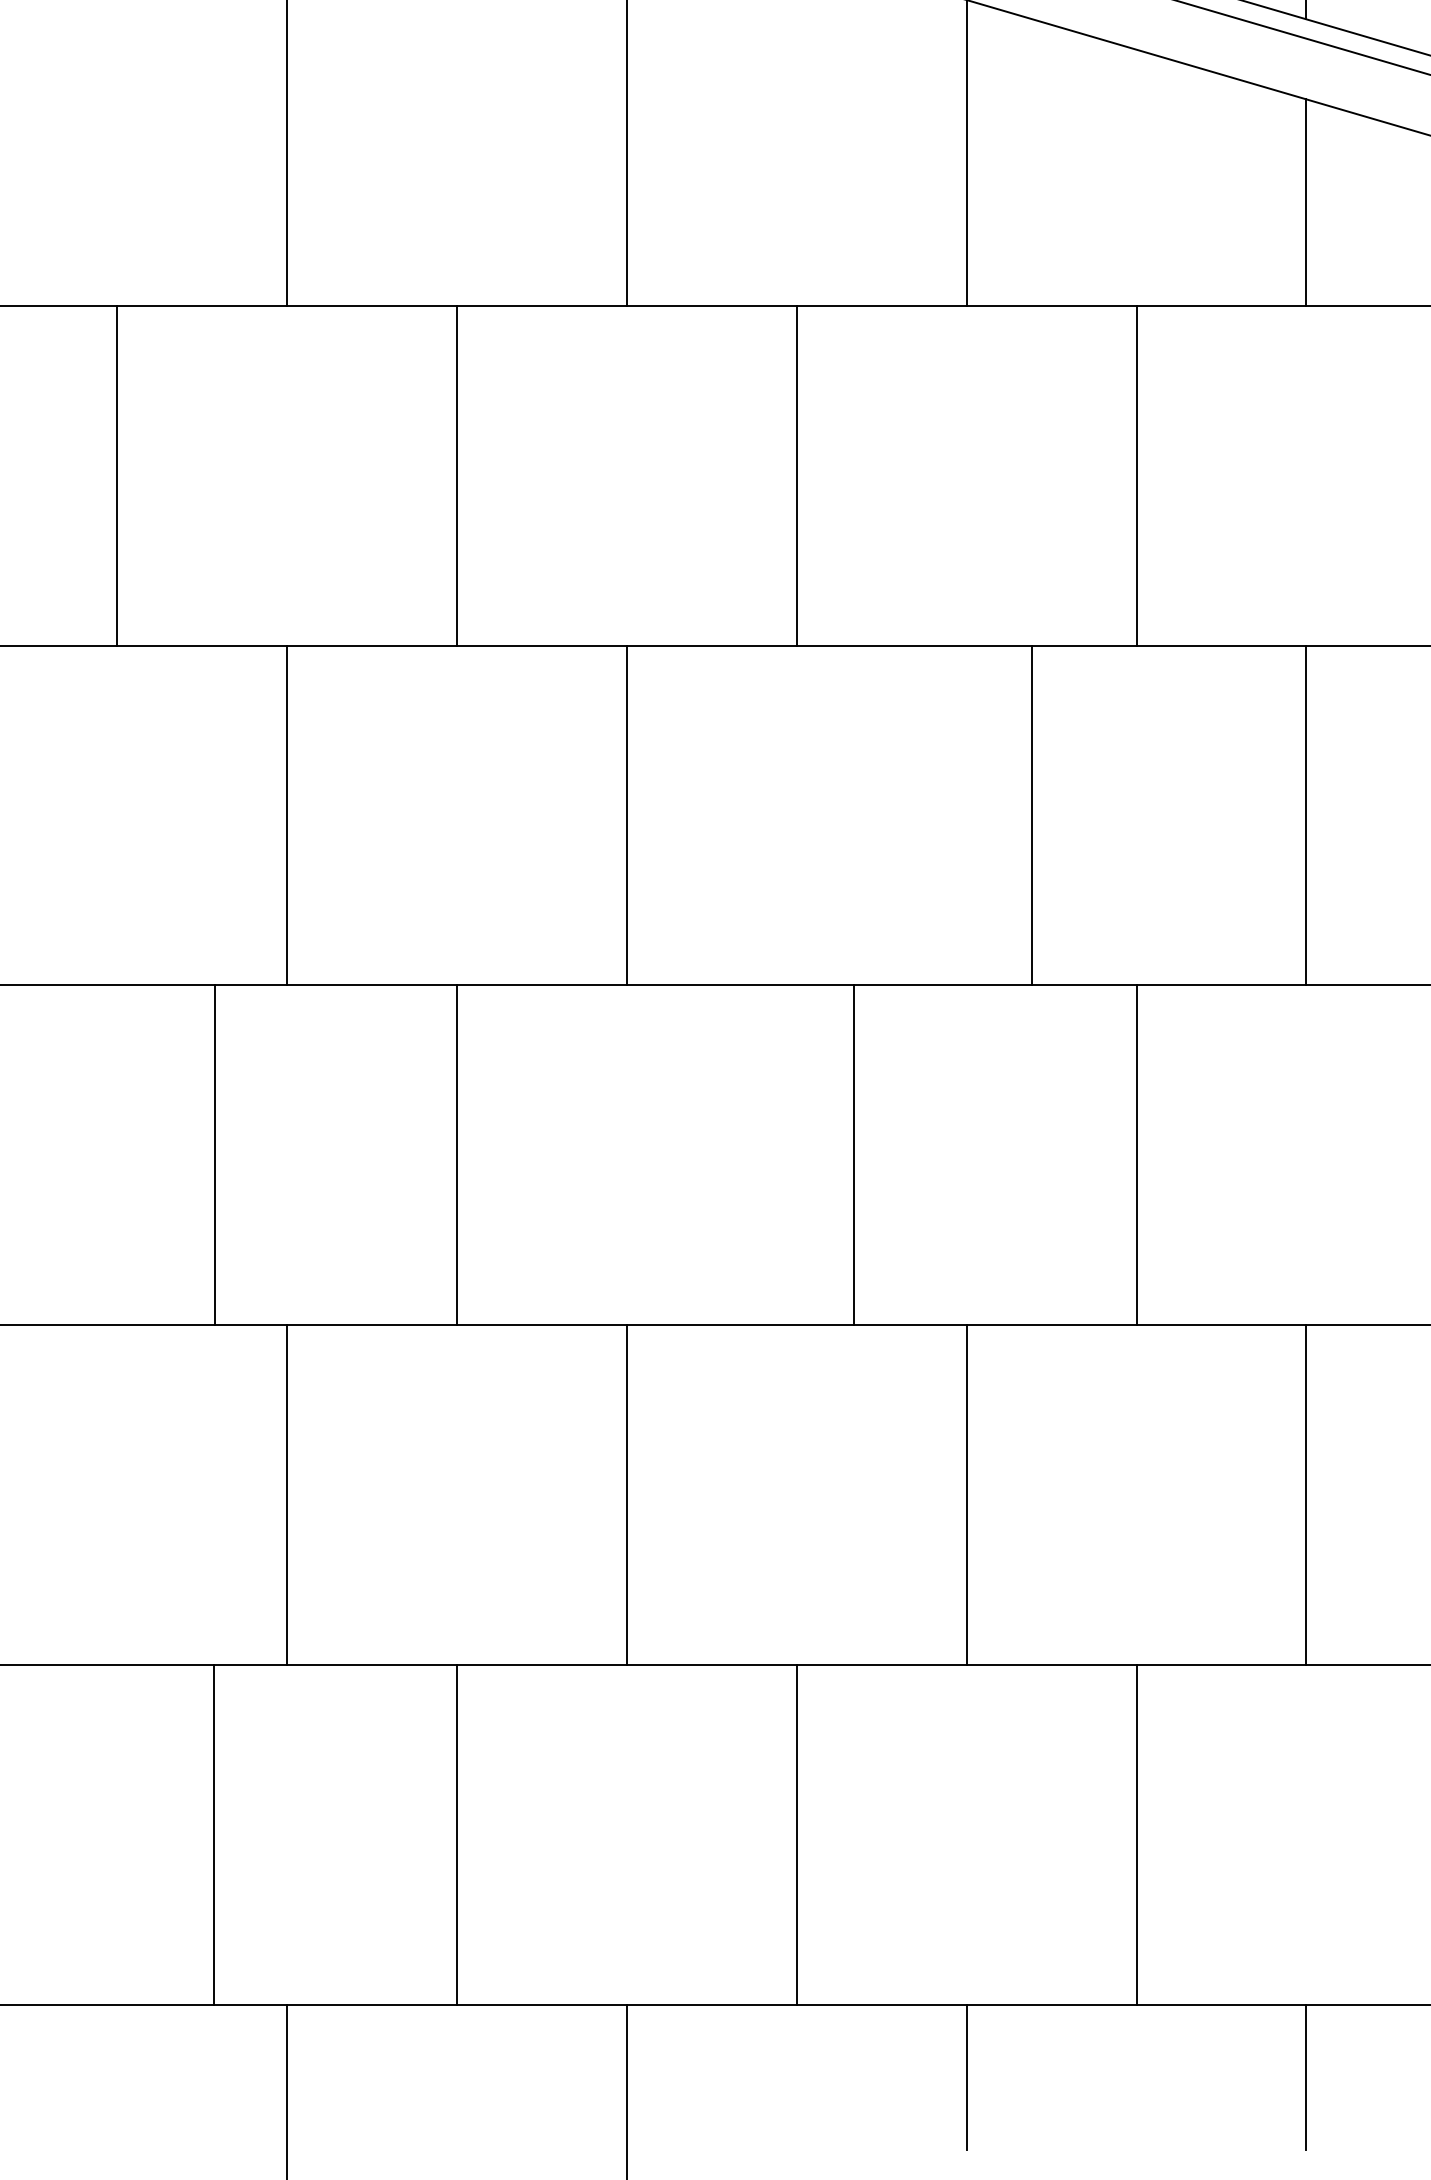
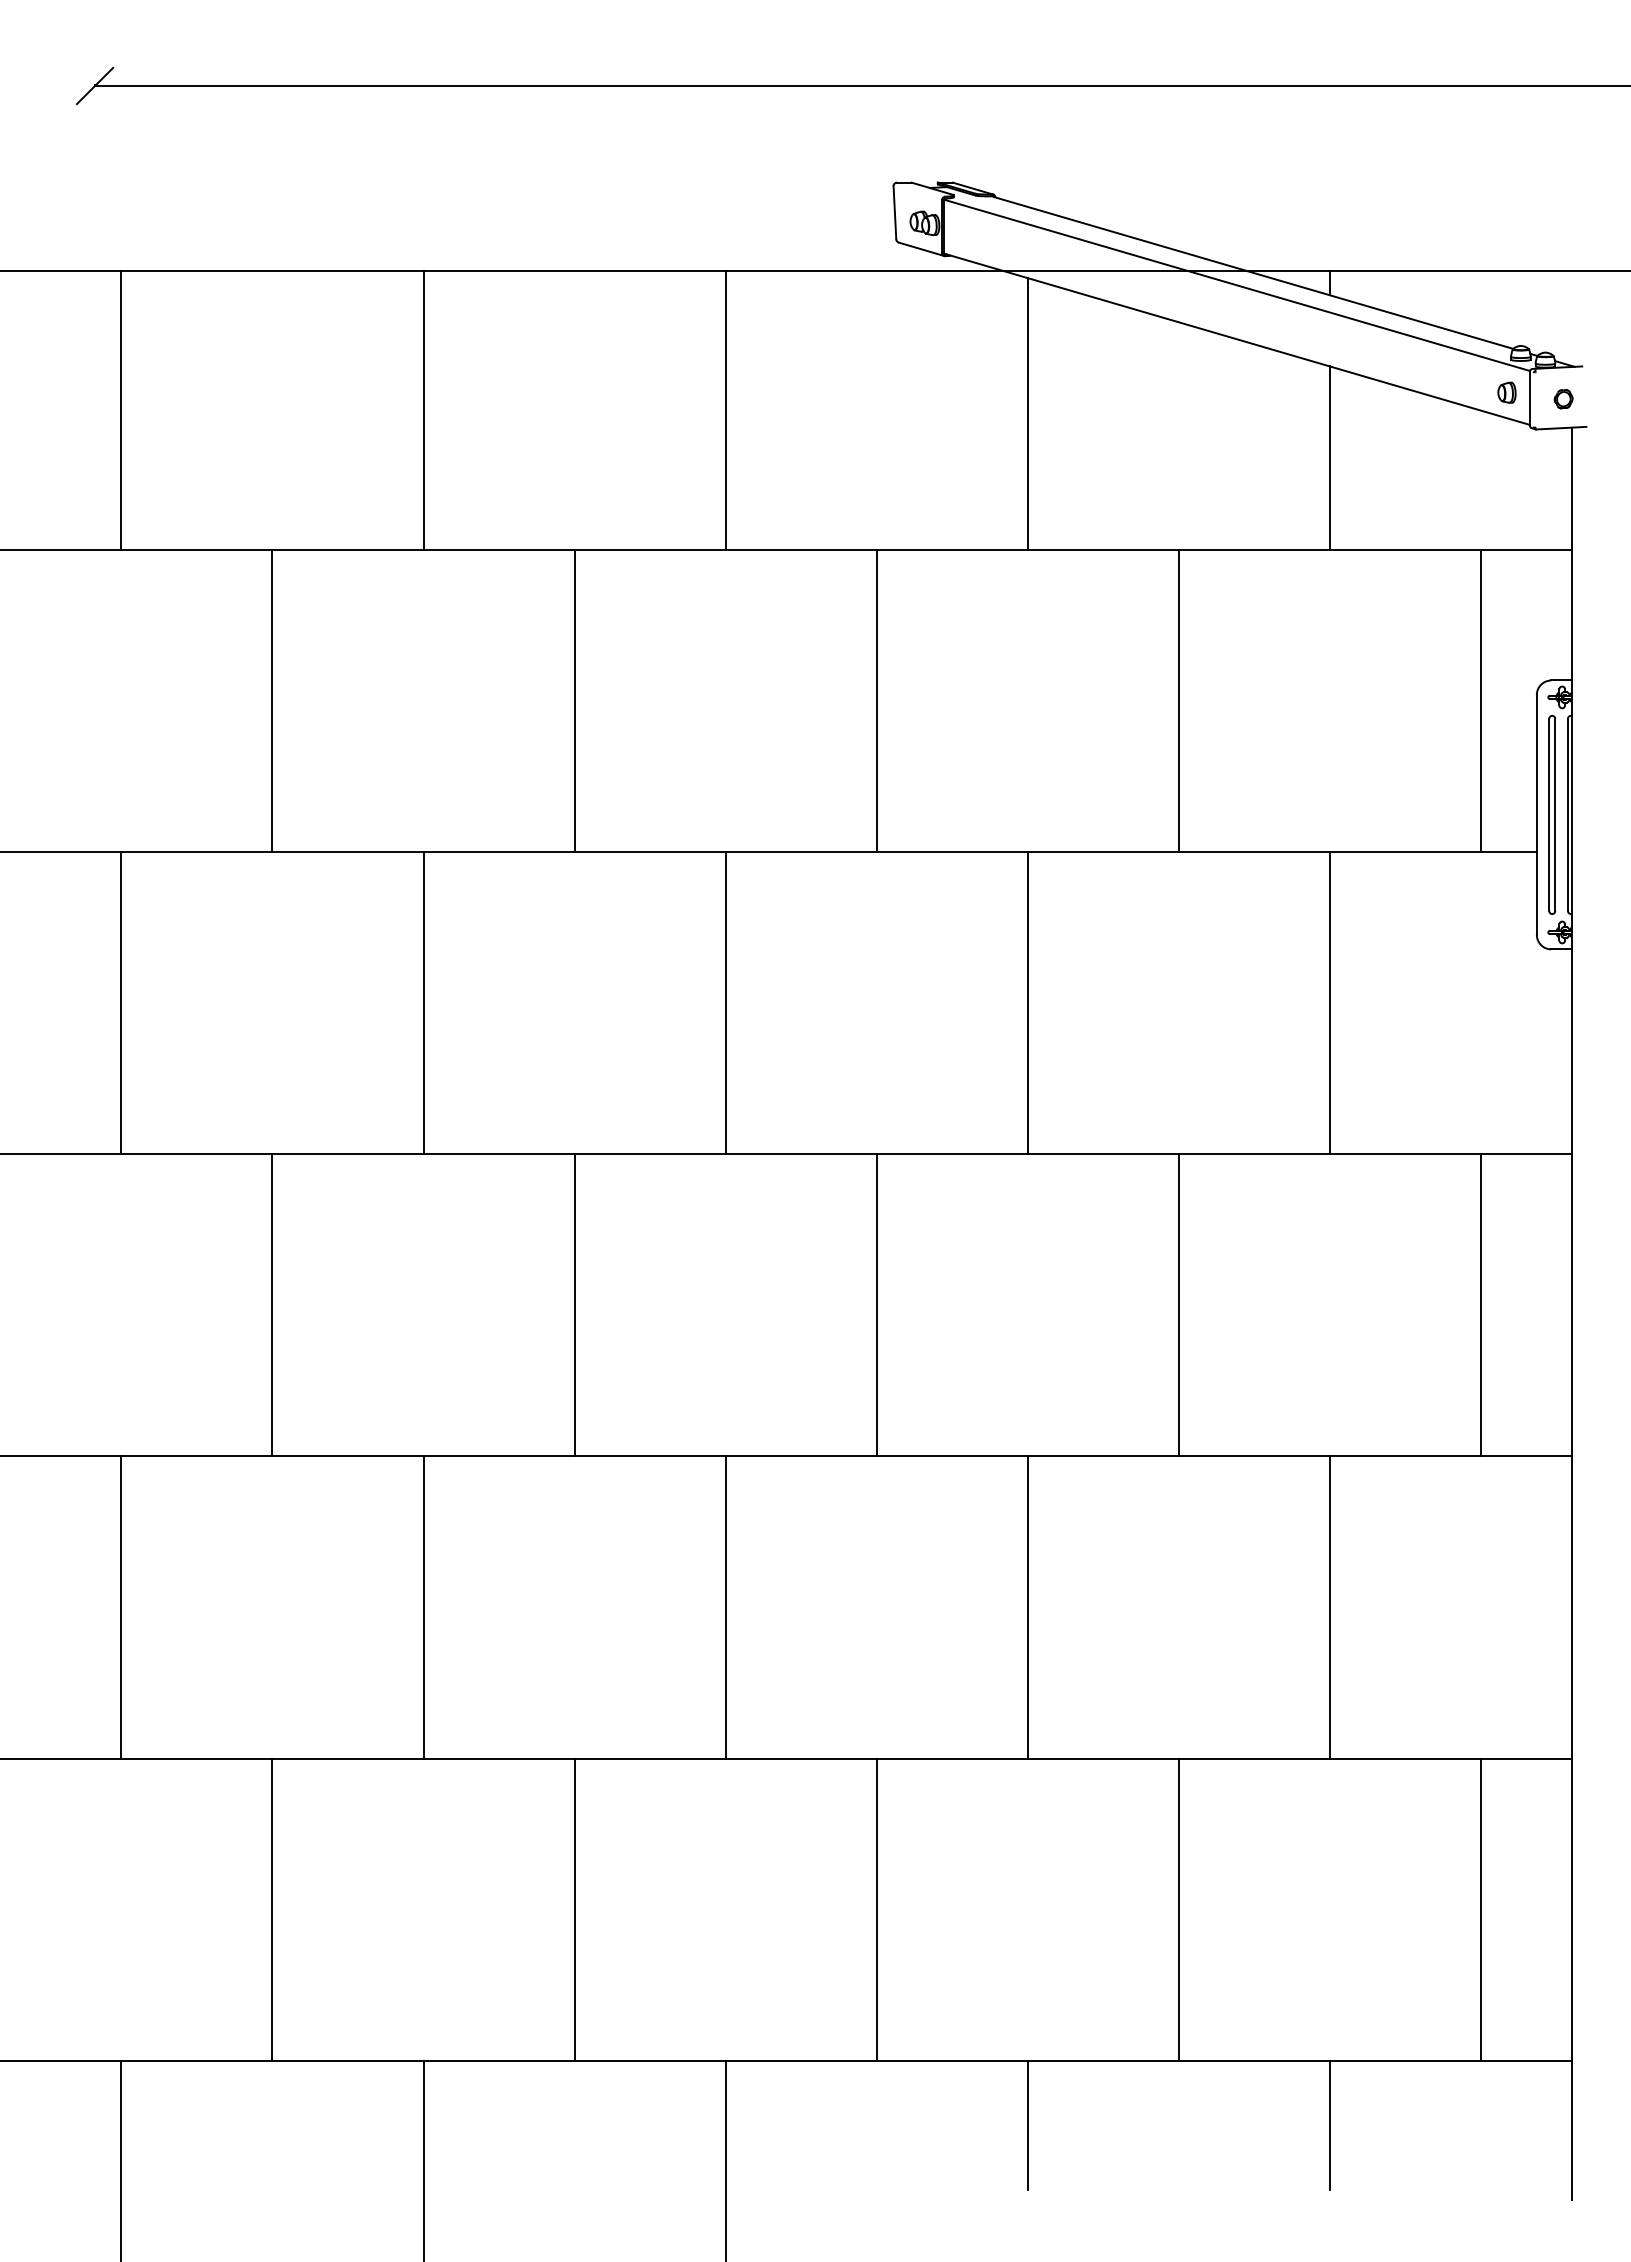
line: (1031, 815) -> (1027, 1003), moved
line: (215, 1155) -> (272, 1305), moved
line: (853, 1155) -> (876, 1305), moved
line: (213, 1834) -> (272, 1909), moved

